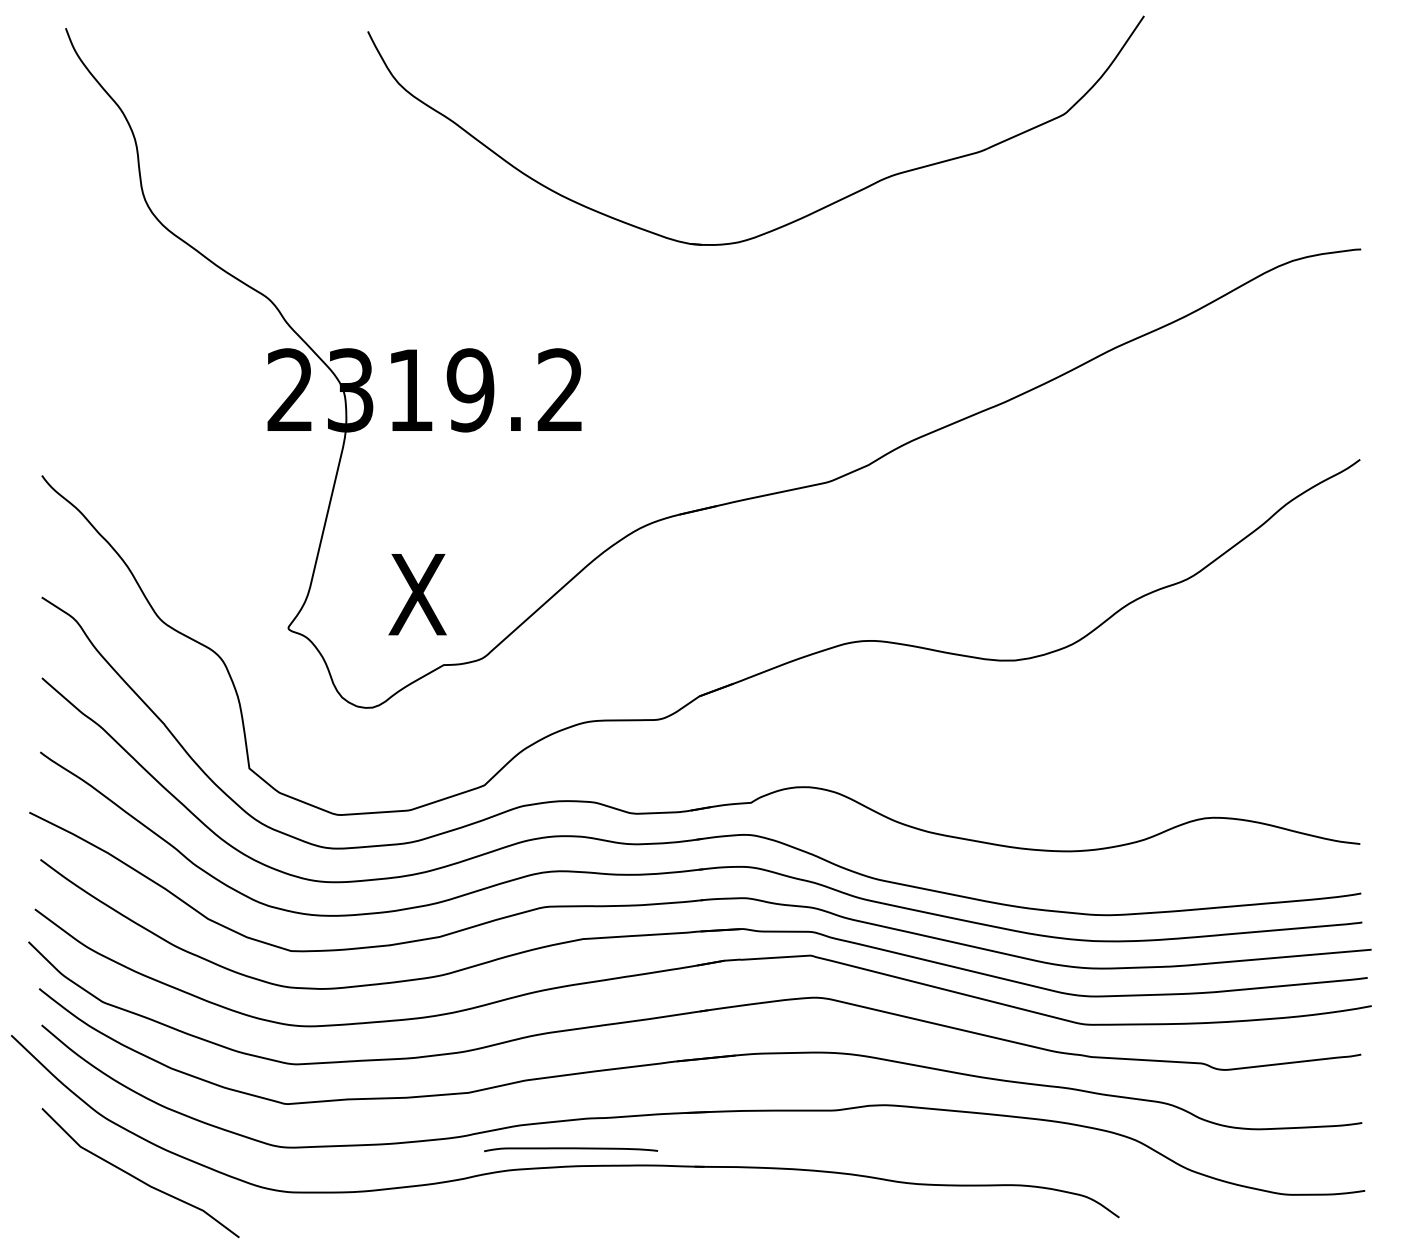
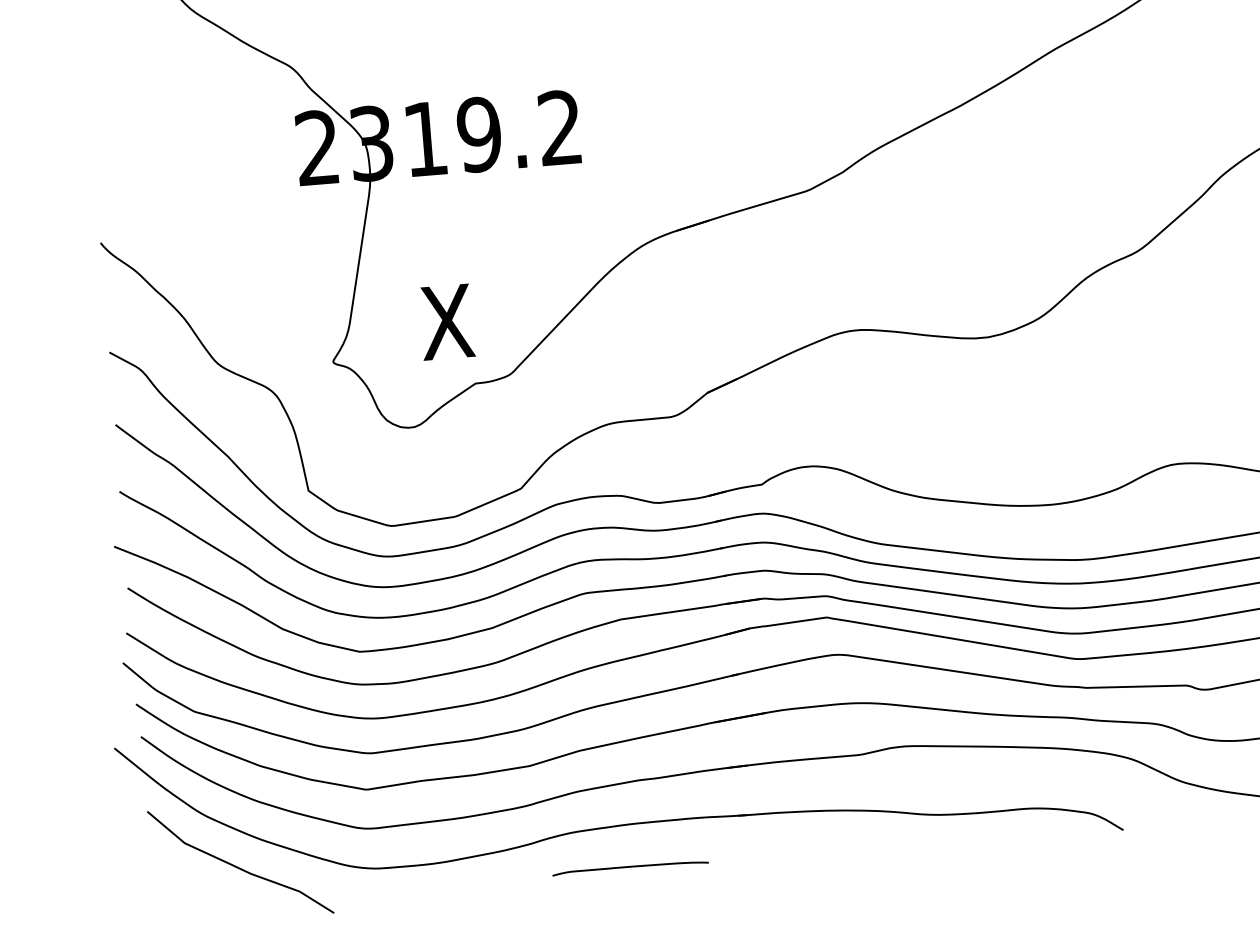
curve: (570, 1149) -> (630, 867), moved

